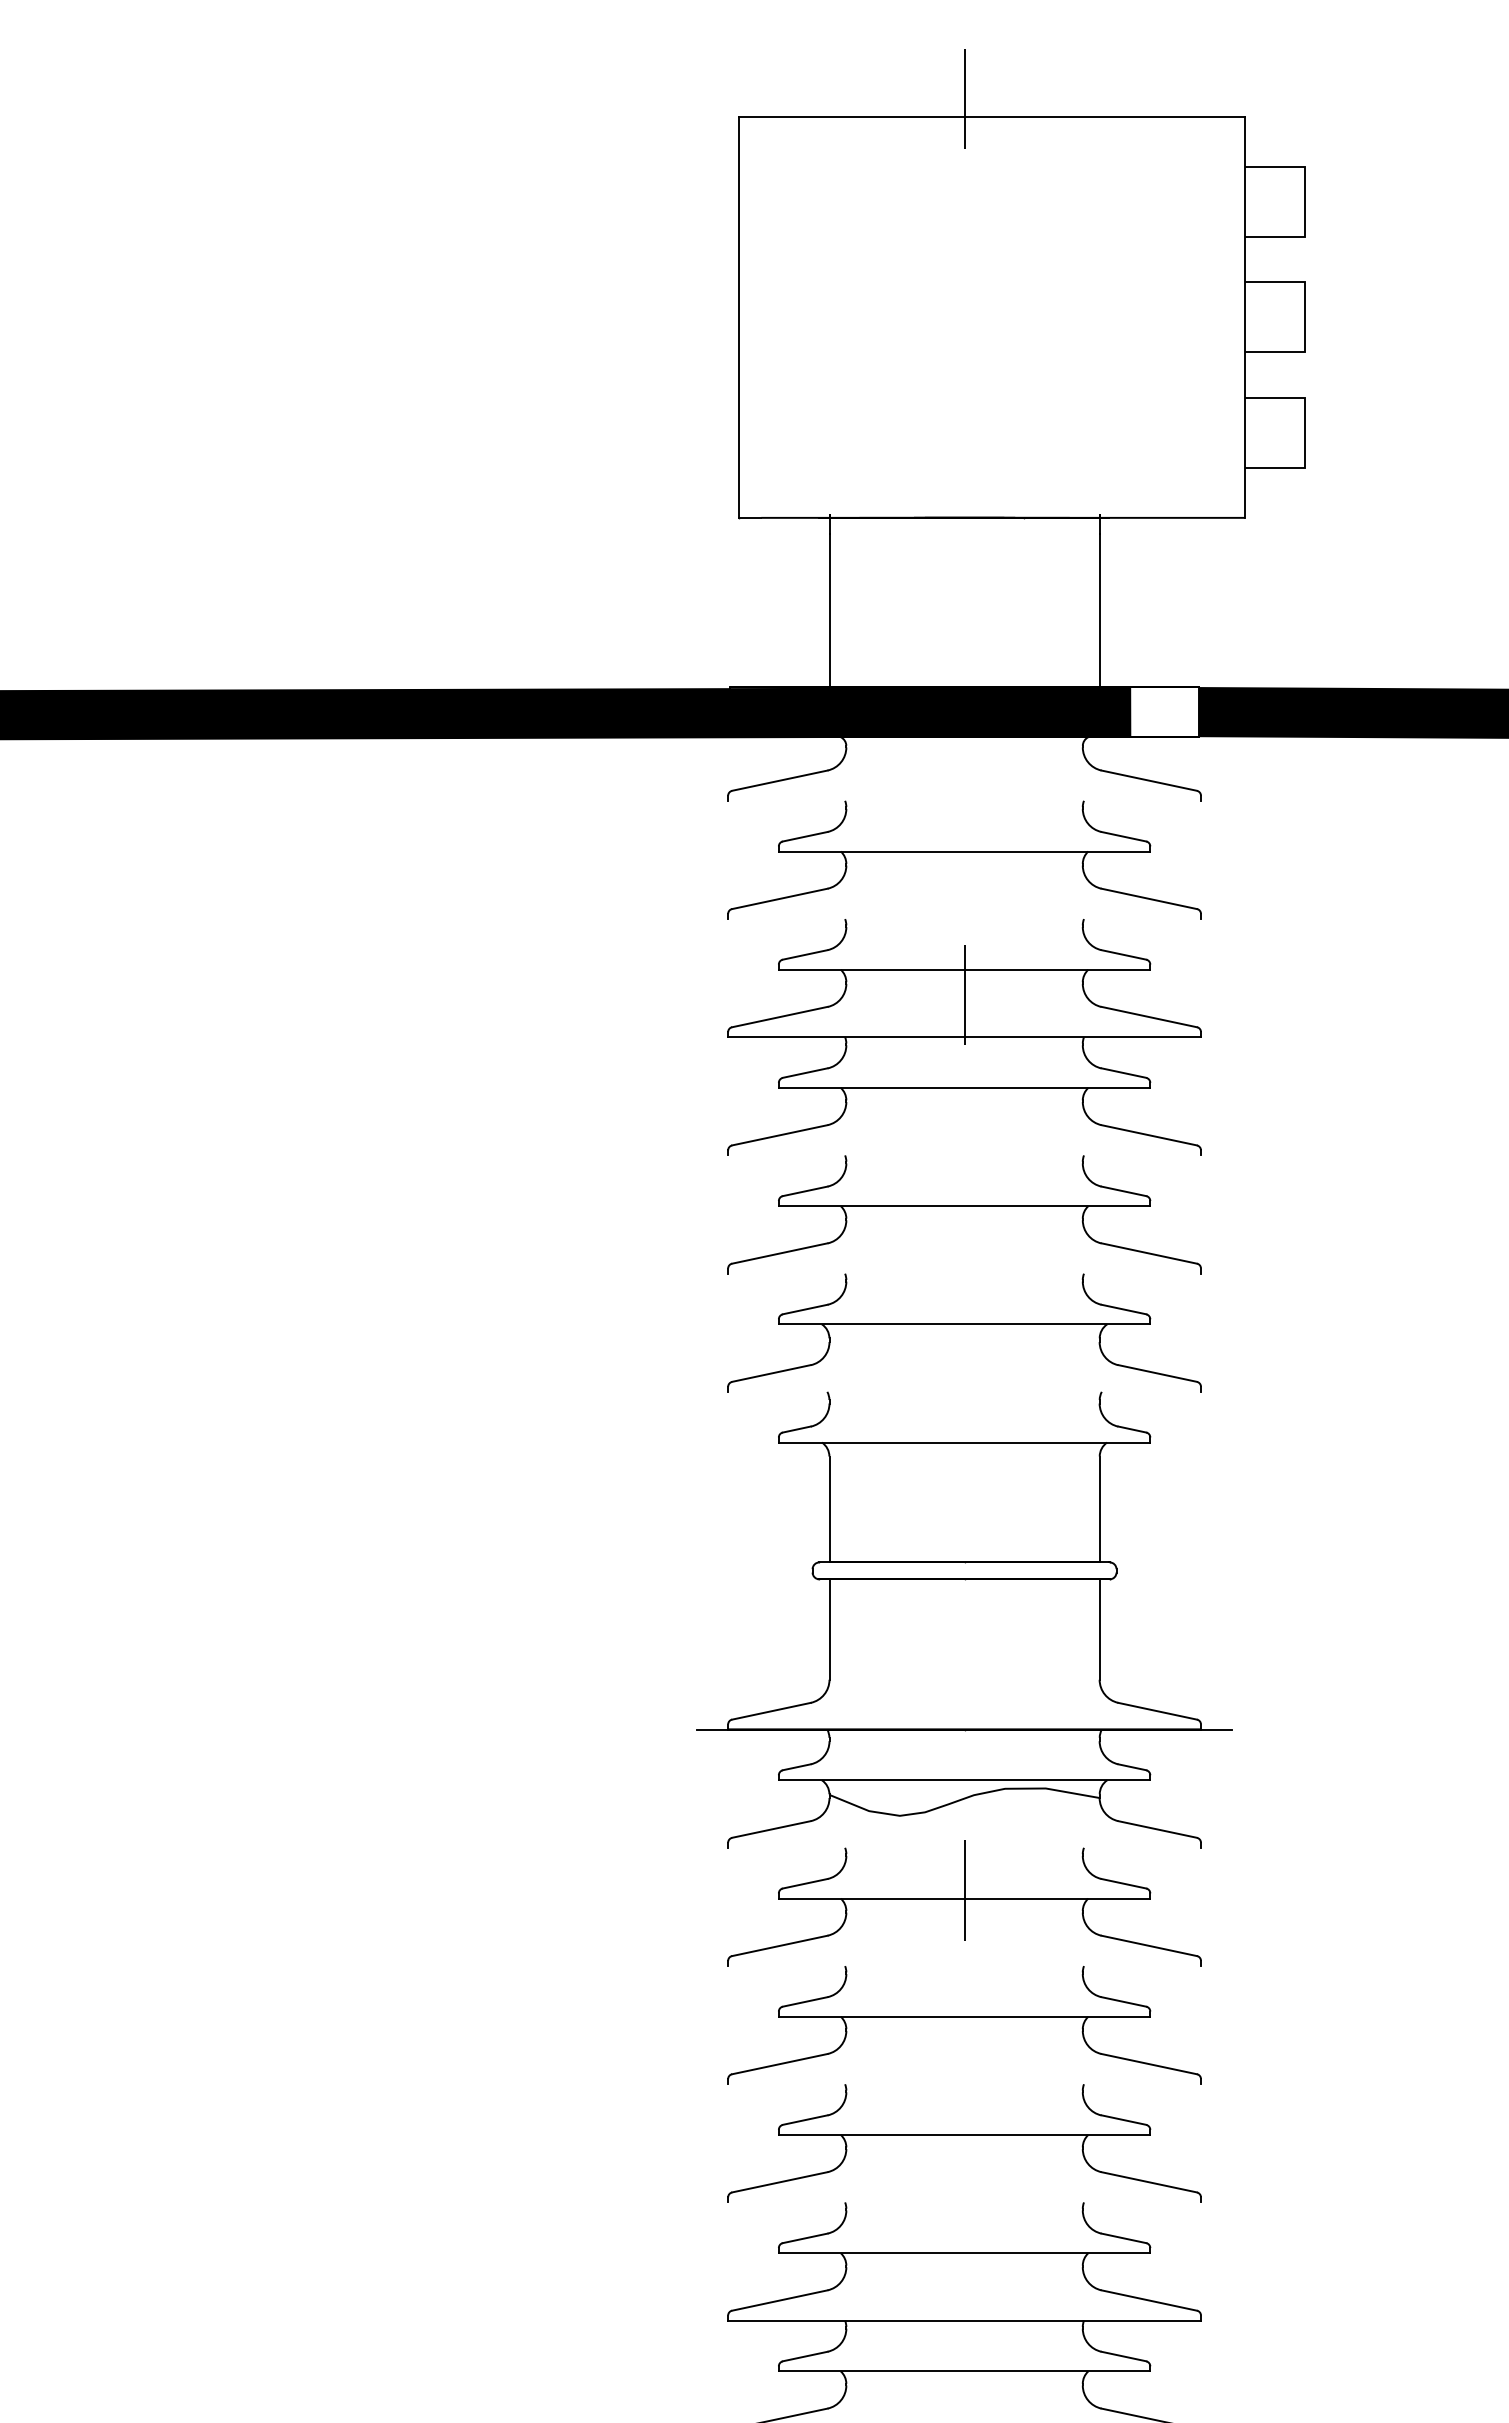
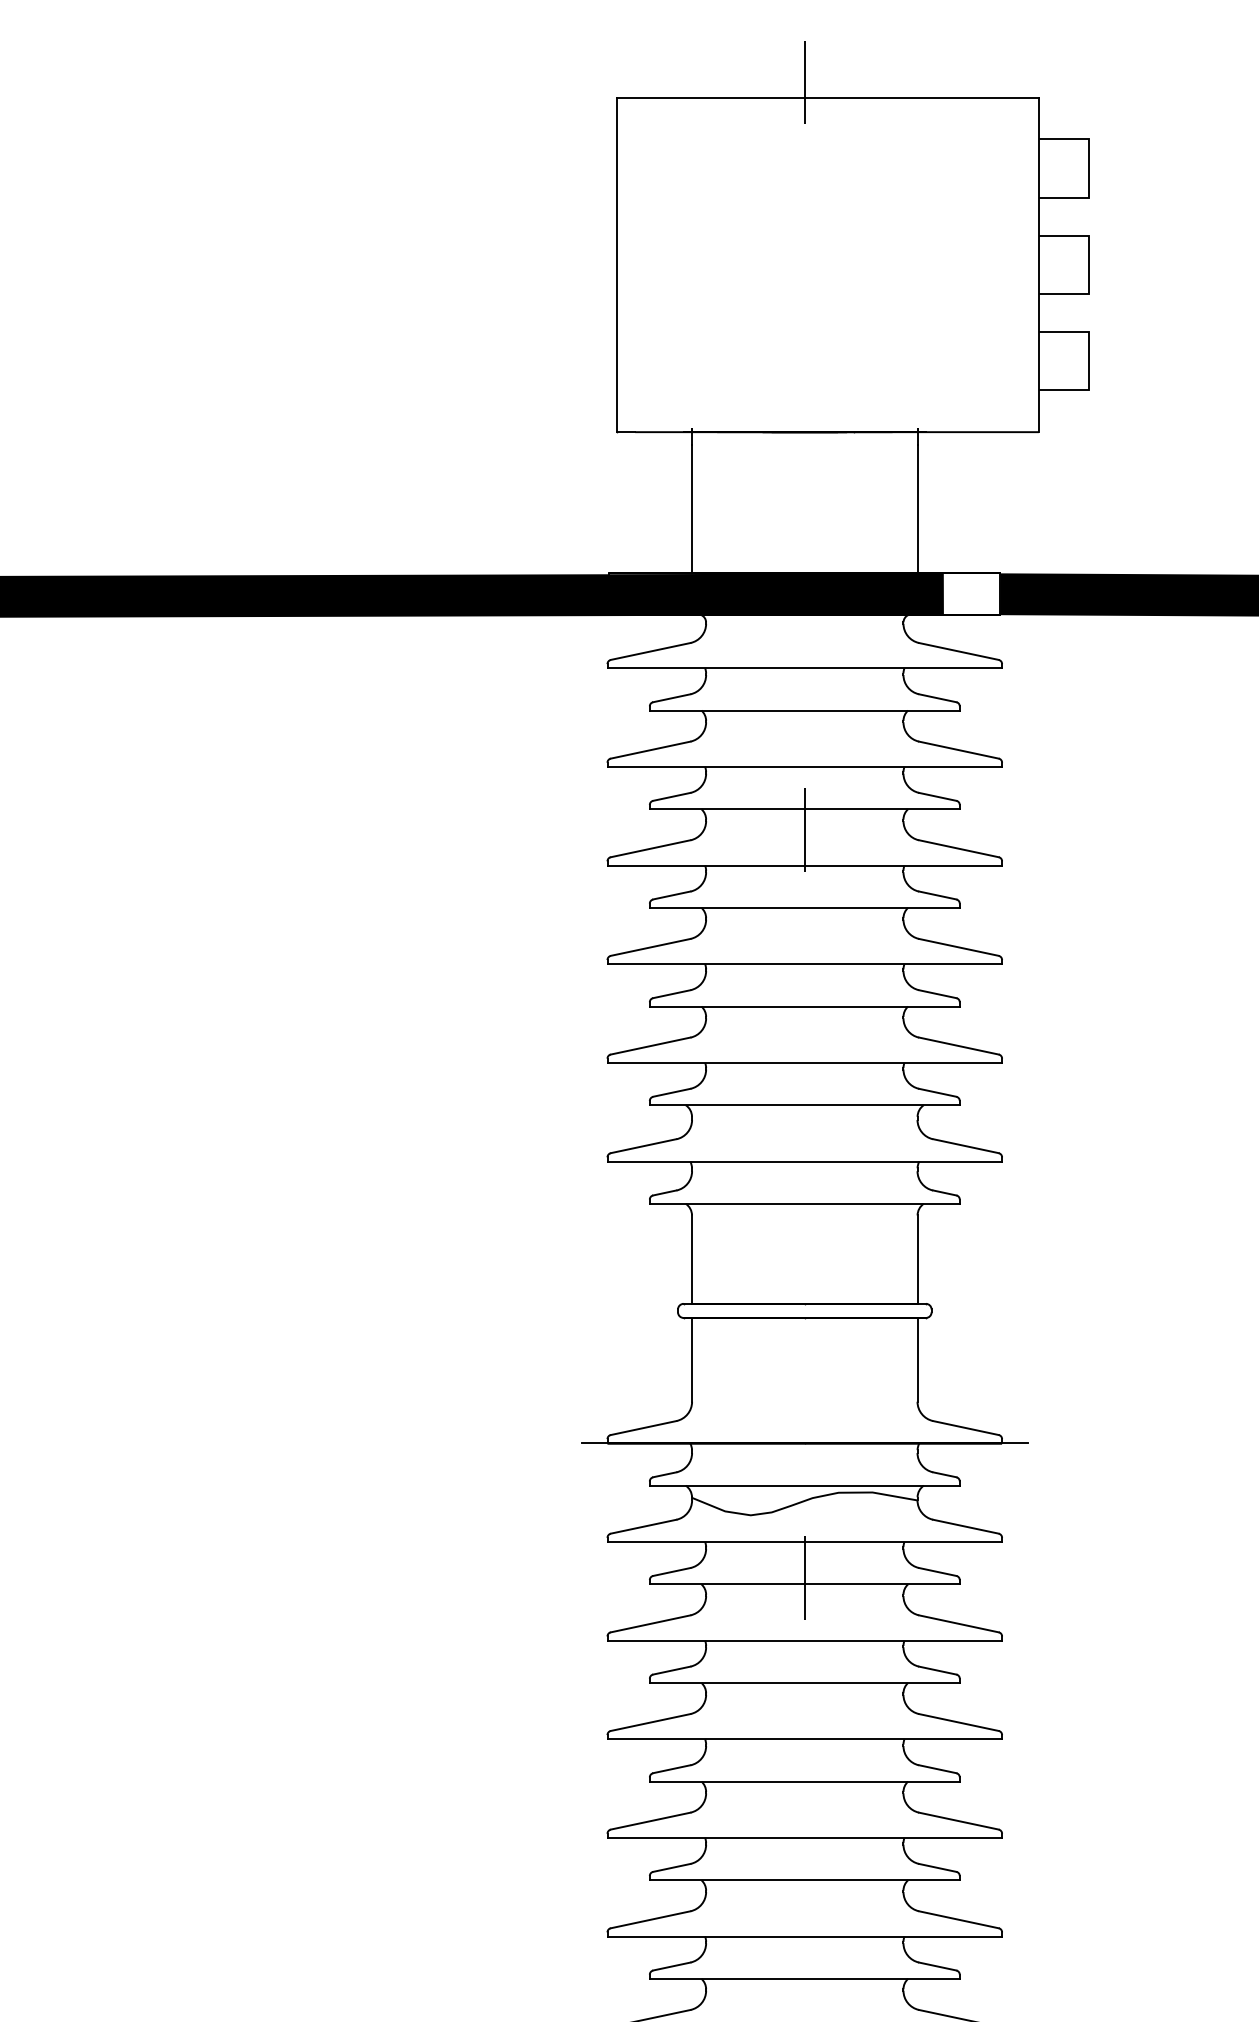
line: (964, 800) -> (804, 668), added
line: (964, 919) -> (804, 767), added
line: (964, 1155) -> (804, 964), added
line: (964, 1273) -> (804, 1062), added
line: (964, 1391) -> (804, 1161), added
line: (964, 1847) -> (804, 1541), added
line: (964, 1966) -> (804, 1641), added
line: (964, 2084) -> (804, 1739), added
line: (964, 2202) -> (804, 1837), added

